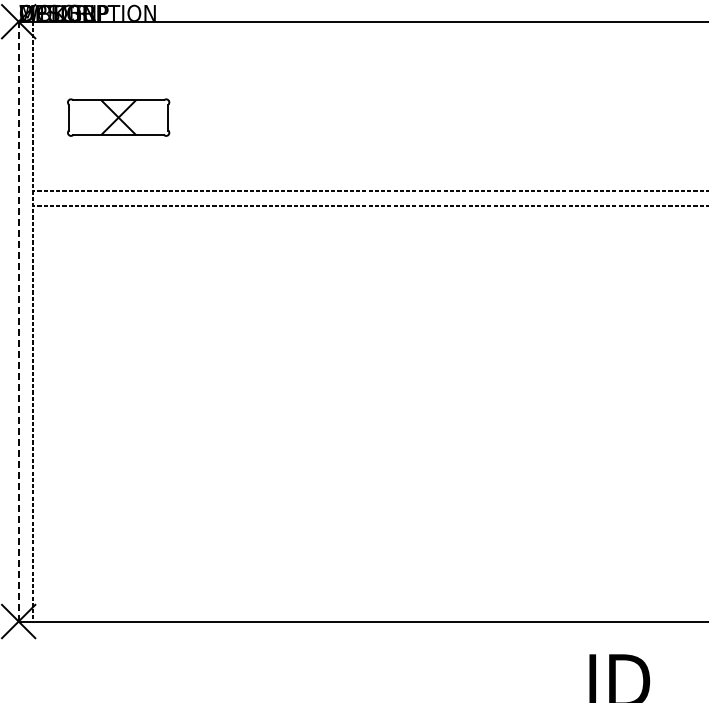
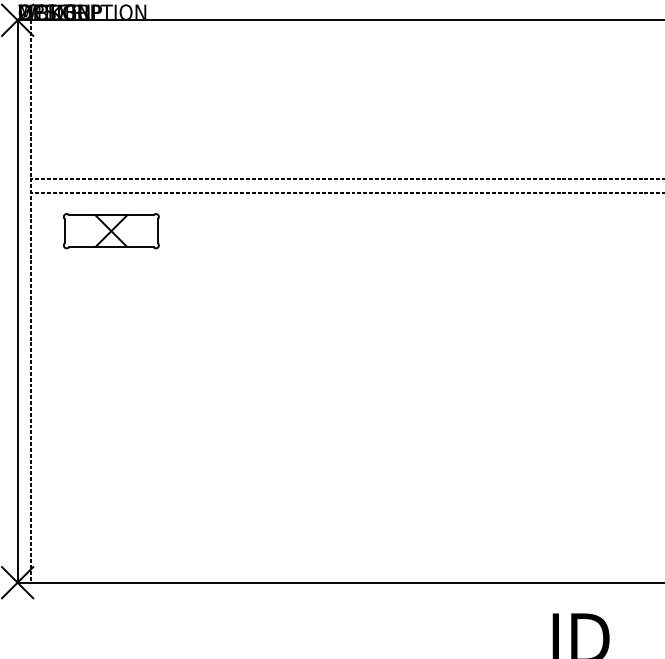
part: (118, 117) -> (111, 231), moved
line: (18, 321) -> (17, 301), dashed -> solid

